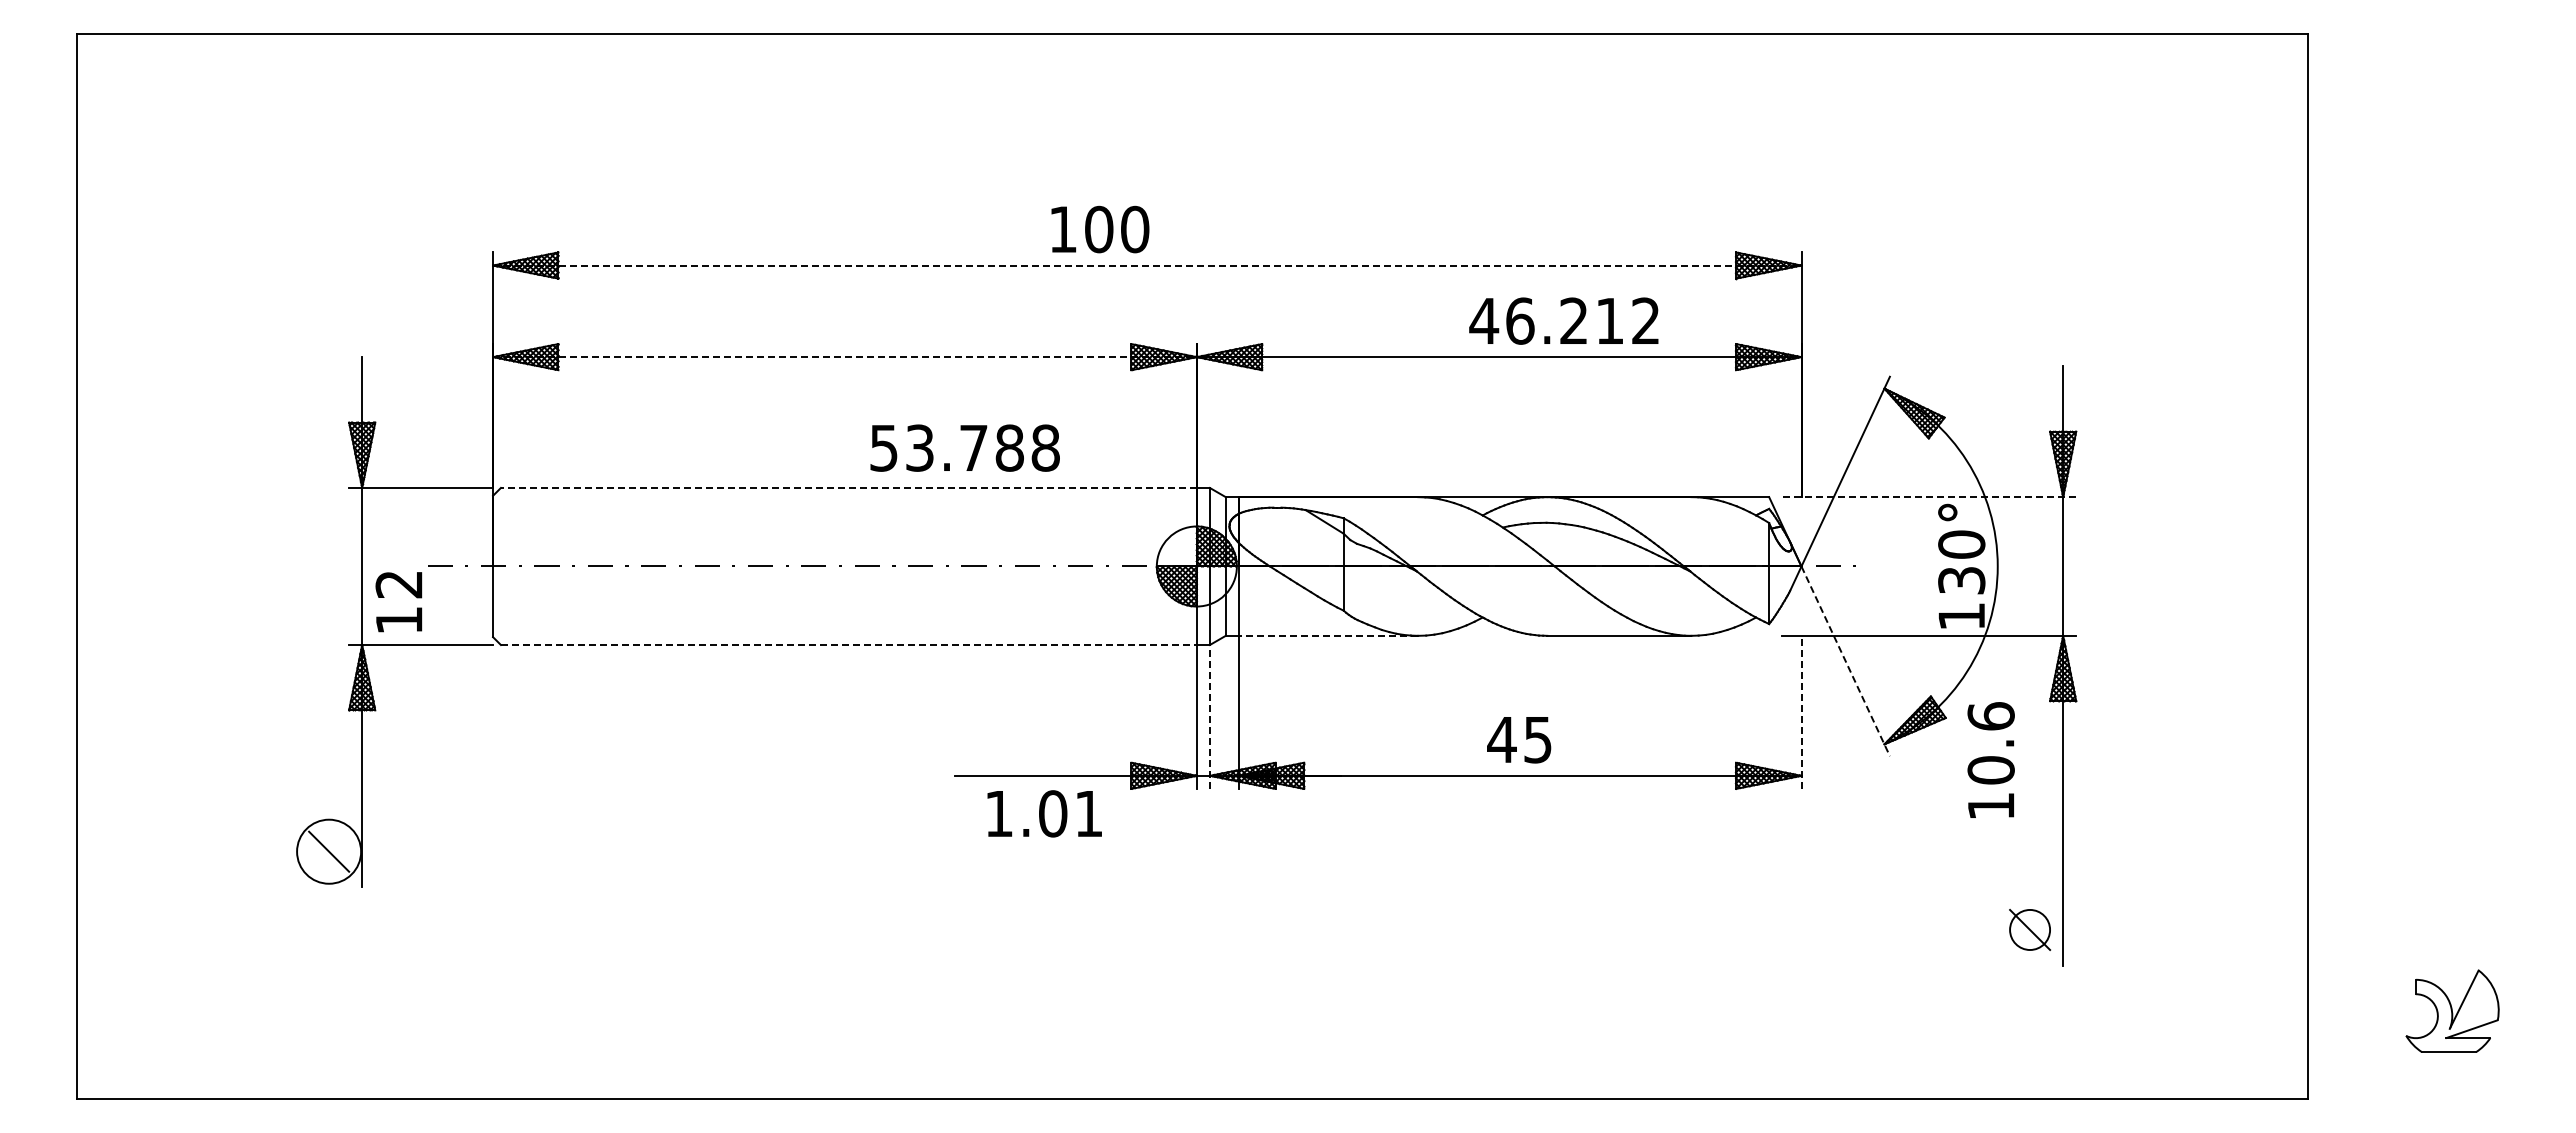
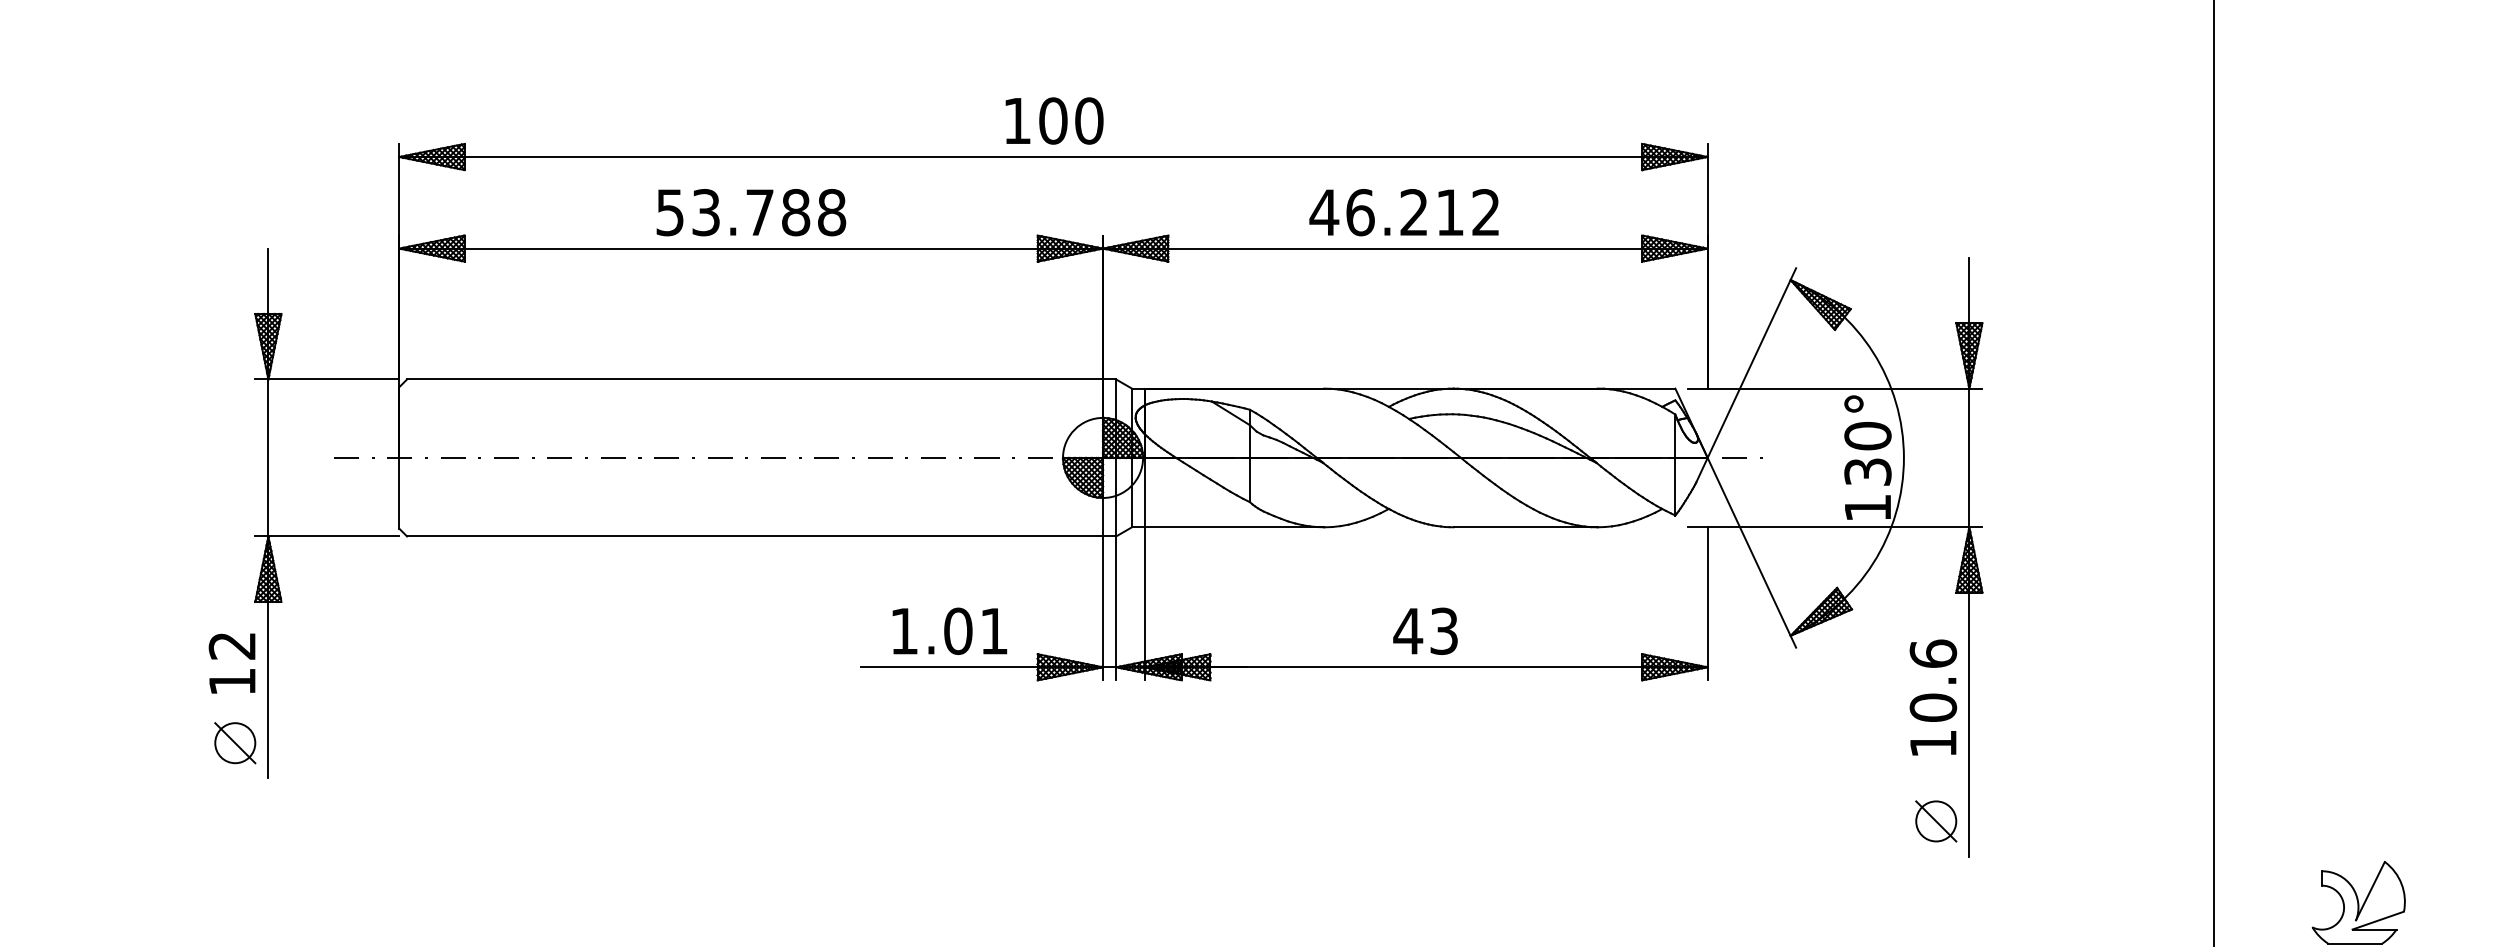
text: (1100, 229) -> (1054, 120), moved
line: (1147, 265) -> (1053, 156), dashed -> solid
text: (1563, 320) -> (1403, 211), moved
line: (844, 357) -> (750, 248), dashed -> solid
text: (964, 447) -> (750, 211), moved
line: (848, 487) -> (754, 378), dashed -> solid
line: (1928, 497) -> (1834, 388), dashed -> solid
text: (398, 602) -> (231, 663), moved
line: (1328, 635) -> (1234, 526), dashed -> solid
line: (848, 645) -> (754, 536), dashed -> solid
line: (1845, 661) -> (1751, 552), dashed -> solid
line: (1801, 712) -> (1707, 603), dashed -> solid
line: (1210, 716) -> (1116, 607), dashed -> solid
text: (1537, 739) -> (1443, 630), 45 -> 43
text: (1990, 759) -> (1932, 696), moved
text: (1044, 813) -> (949, 630), moved
circle: (329, 851) -> (235, 742), size x0.62

